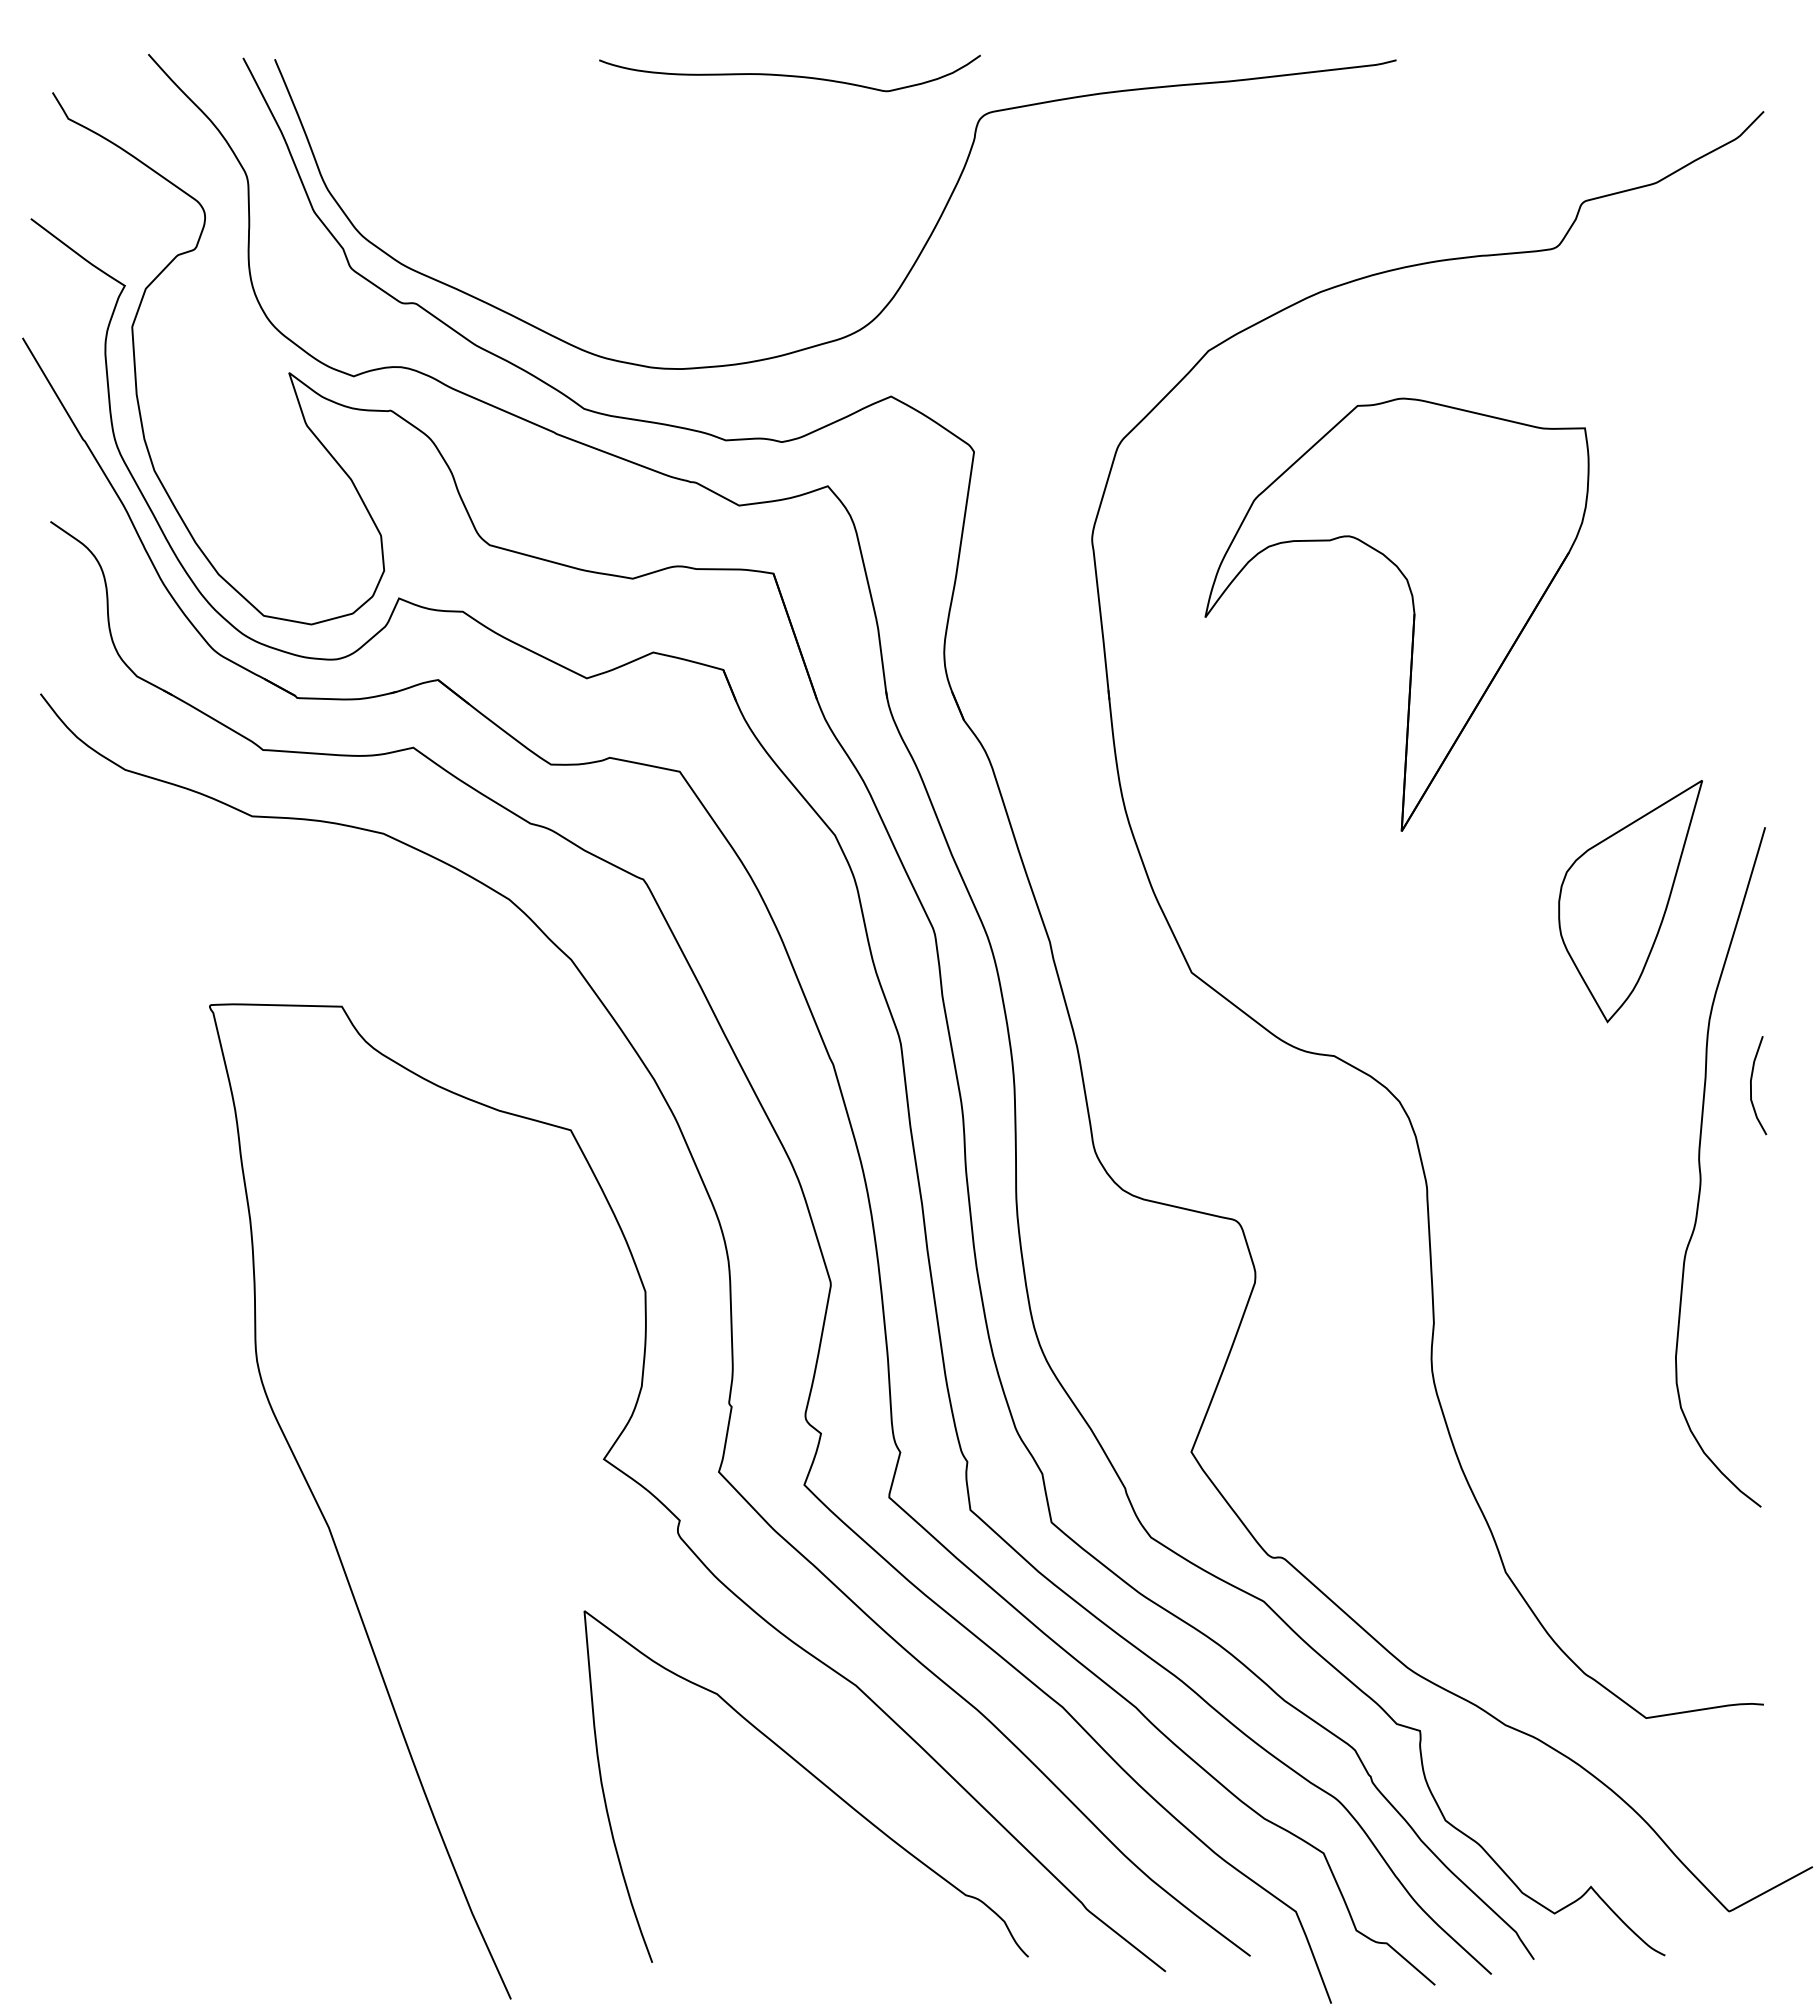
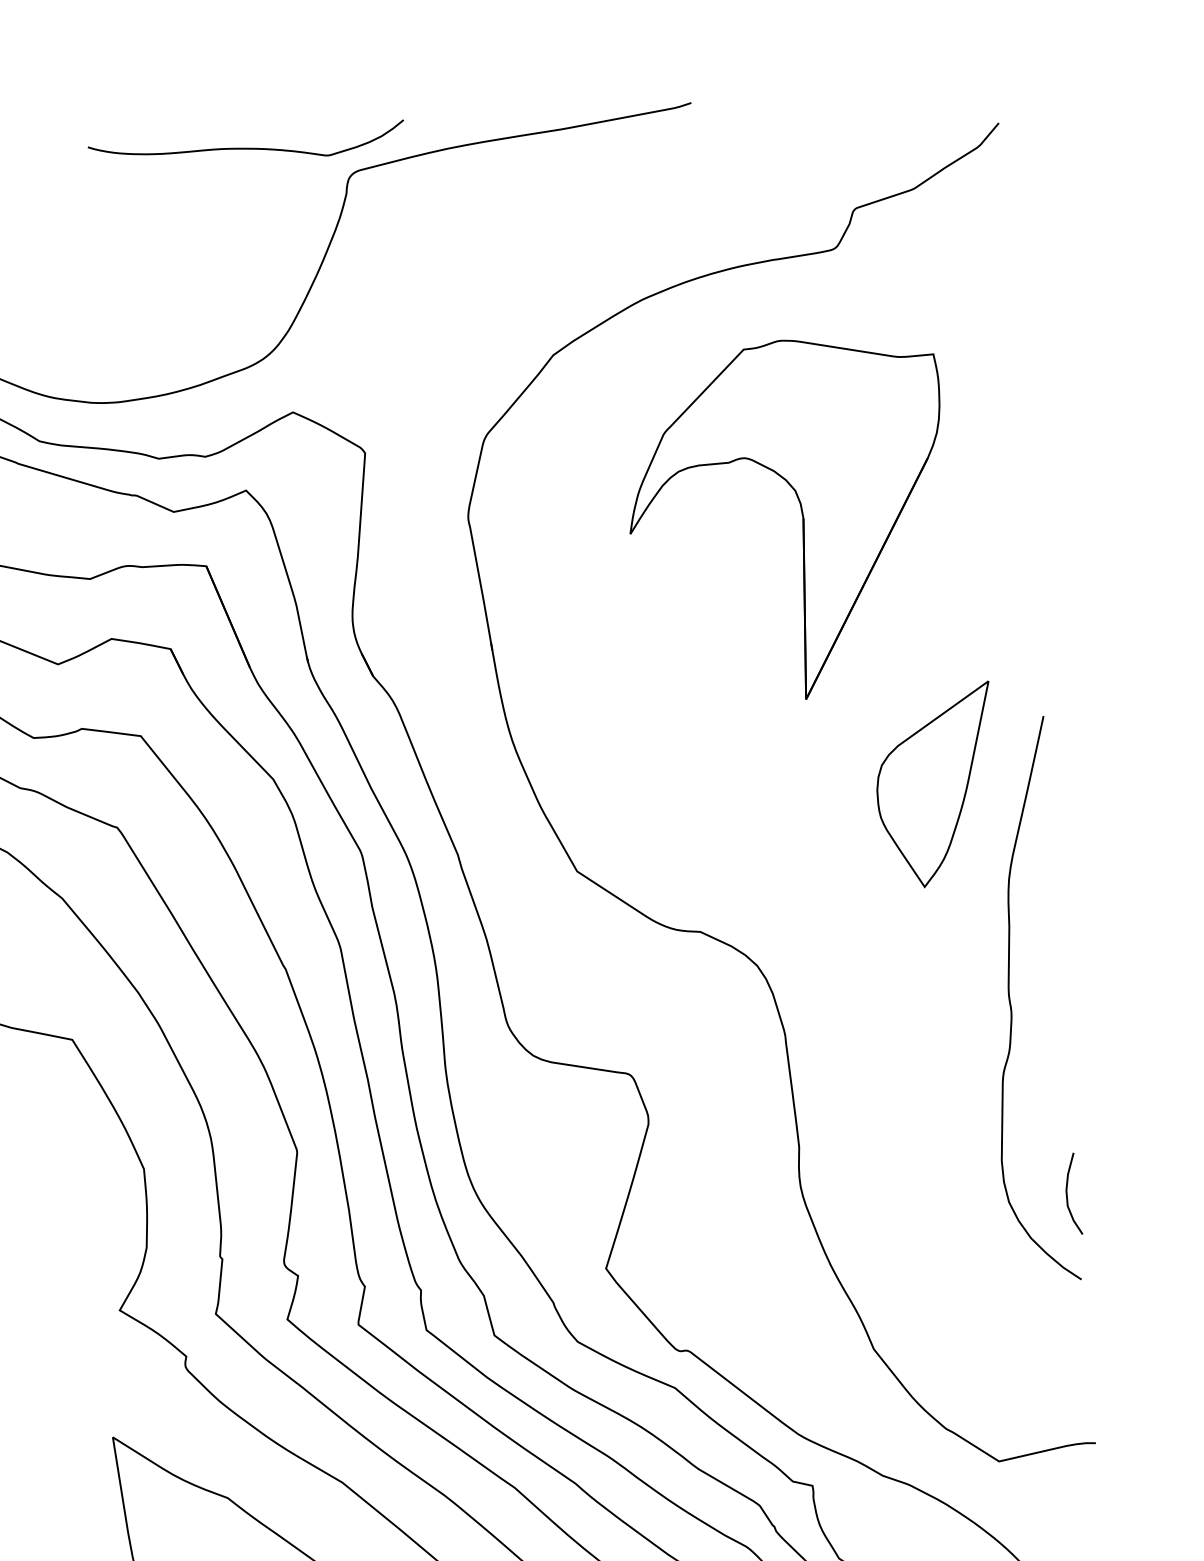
curve: (789, 75) -> (246, 148), moved
part: (1413, 614) -> (802, 519), moved
curve: (1751, 1085) -> (1067, 1194), moved

